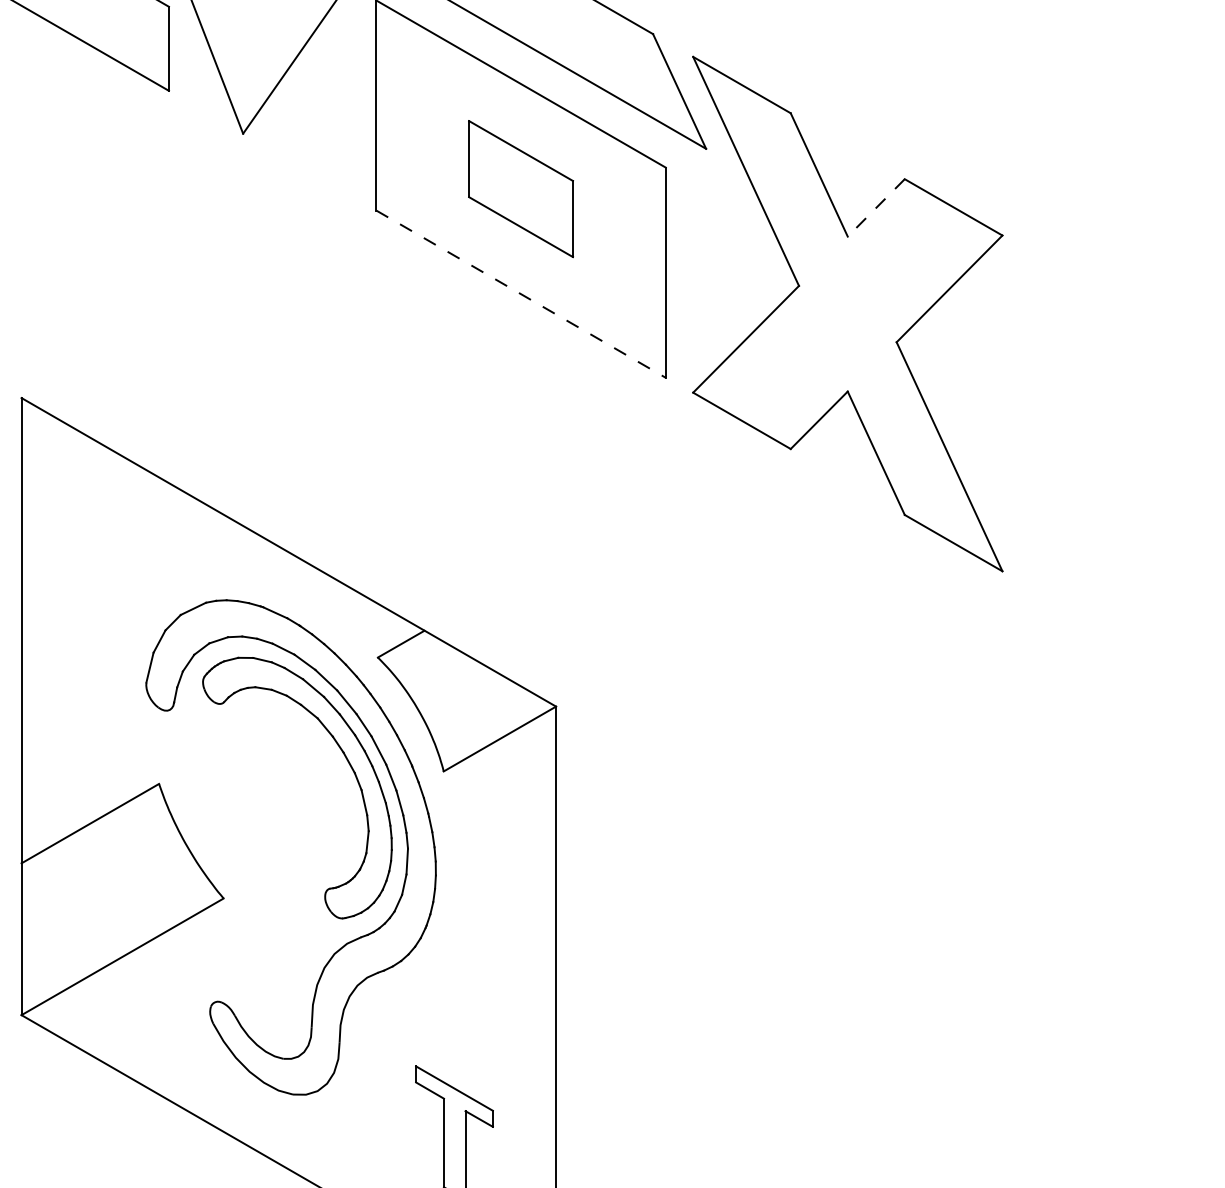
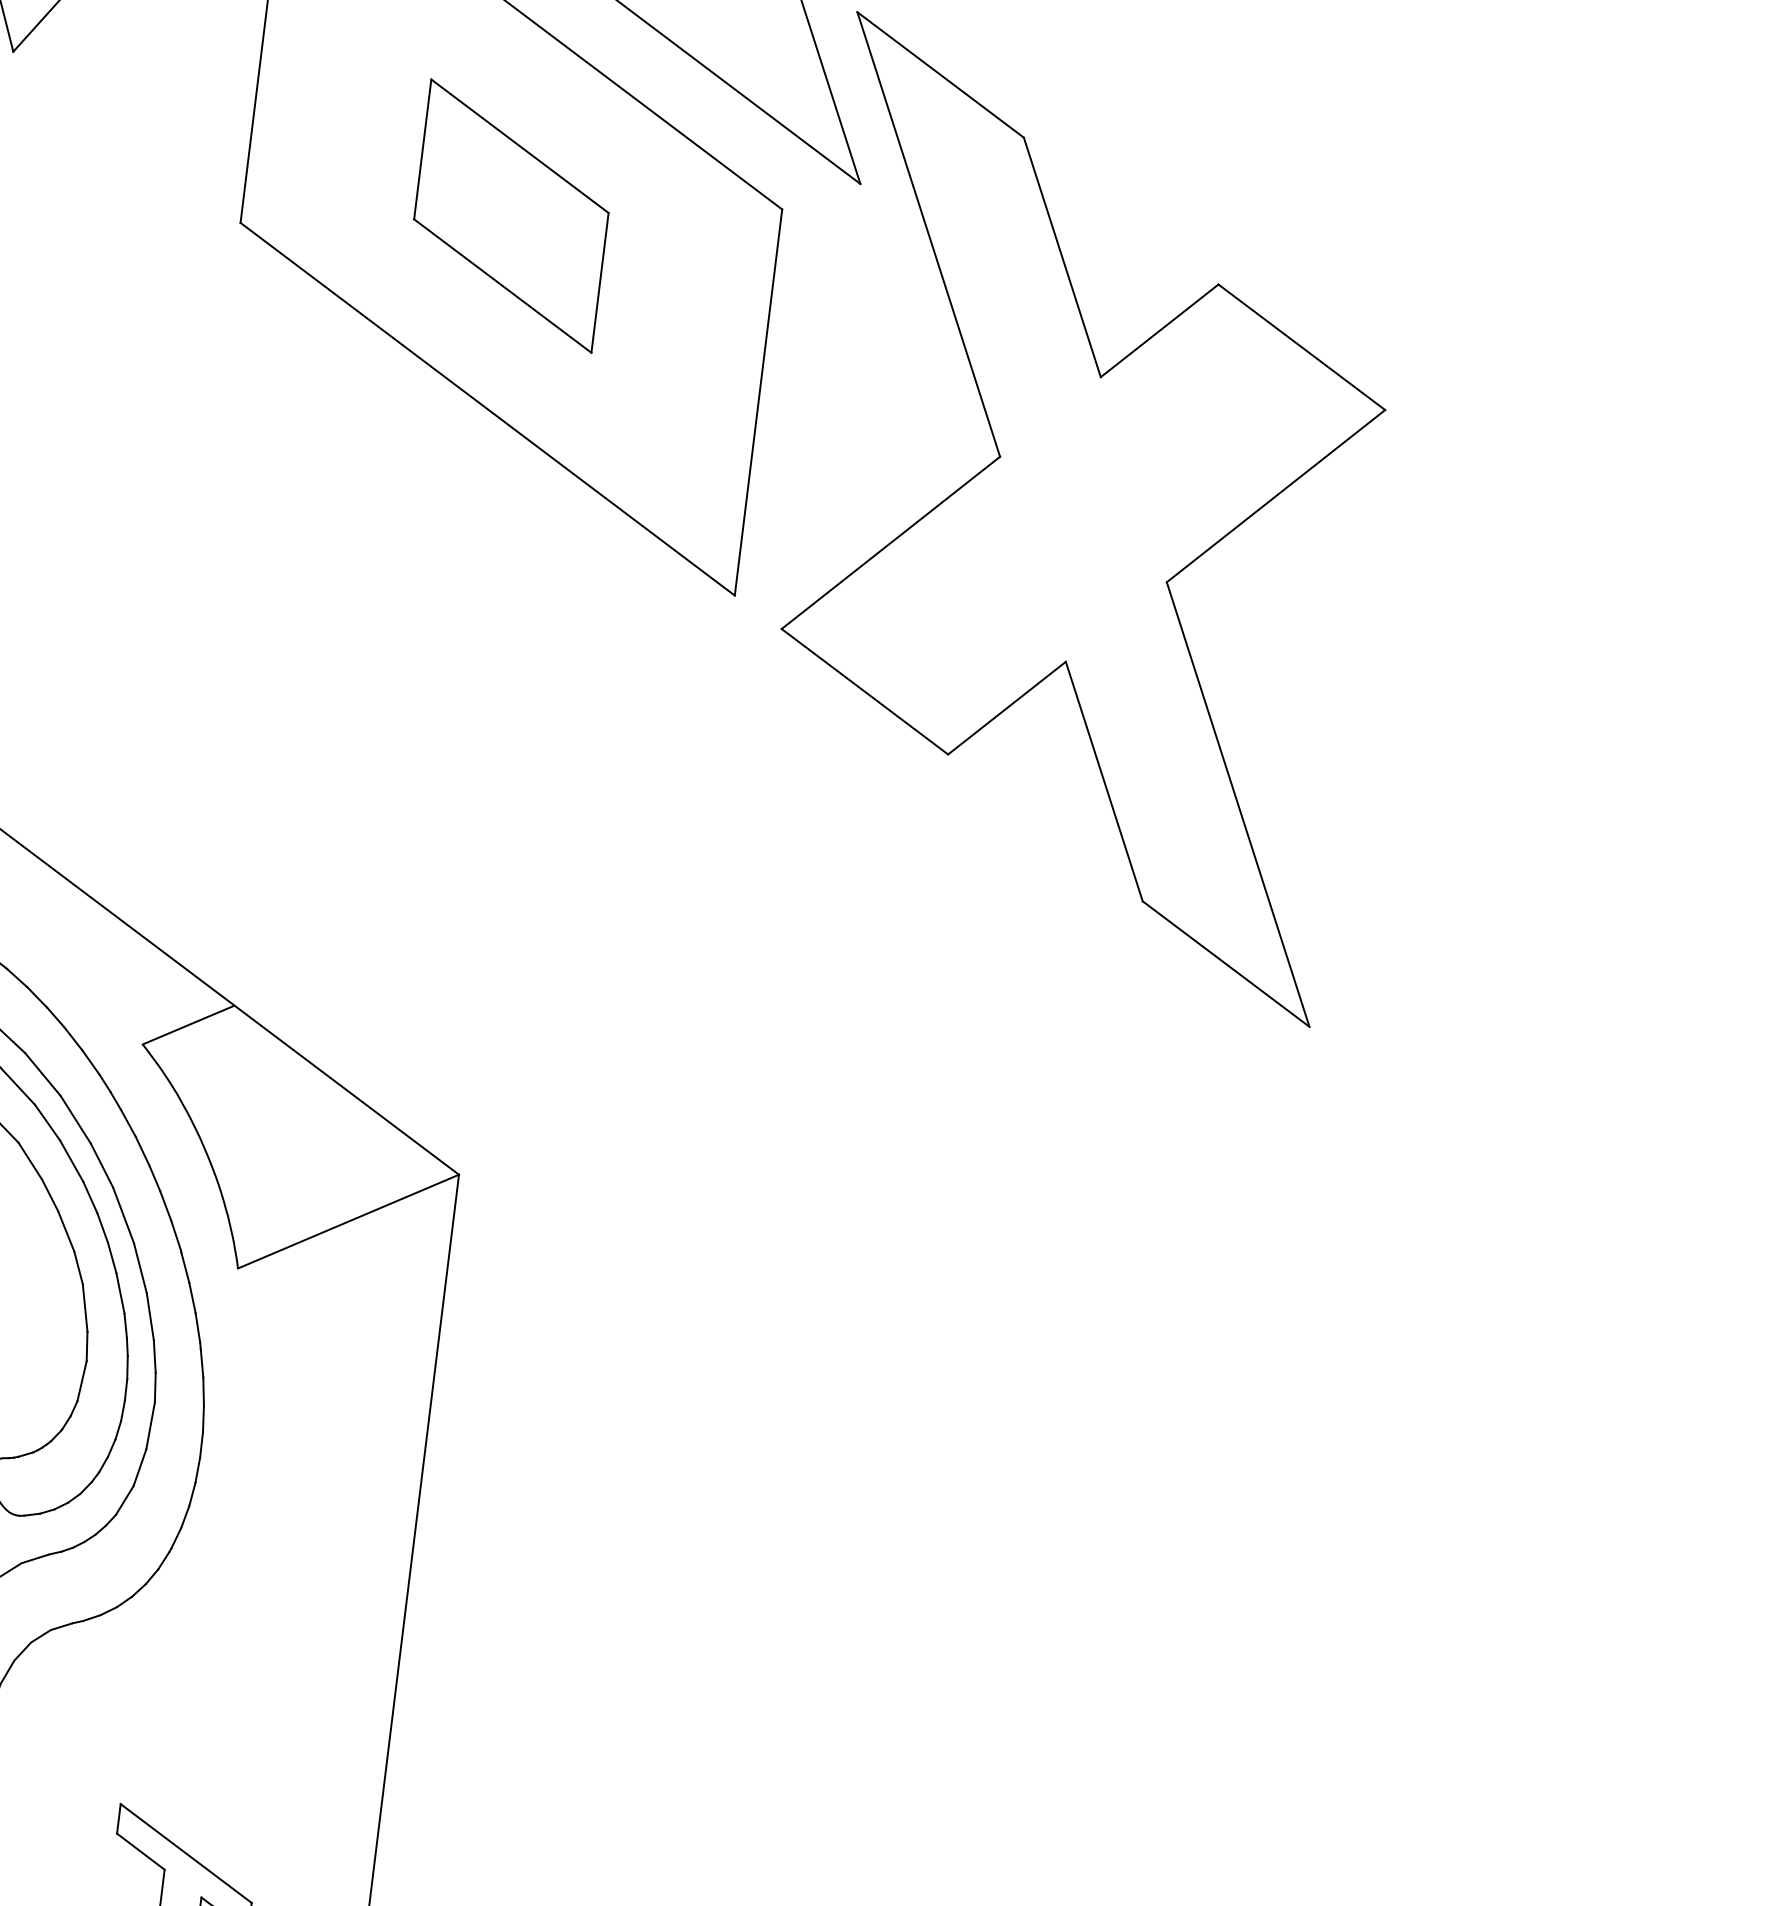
line: (875, 208) -> (1158, 331), dashed -> solid
line: (521, 294) -> (488, 409), dashed -> solid

